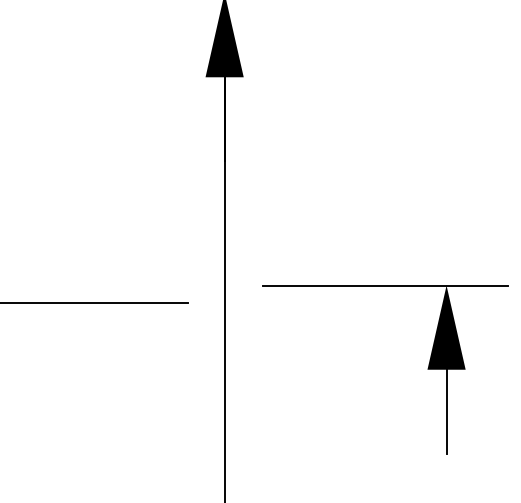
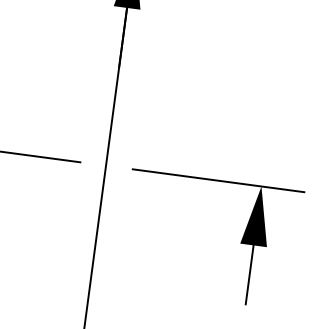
part: (427, 369) -> (240, 243), moved

